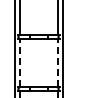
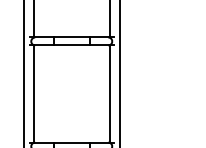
line: (19, 62) -> (33, 92), dashed -> solid
line: (57, 62) -> (109, 92), dashed -> solid

